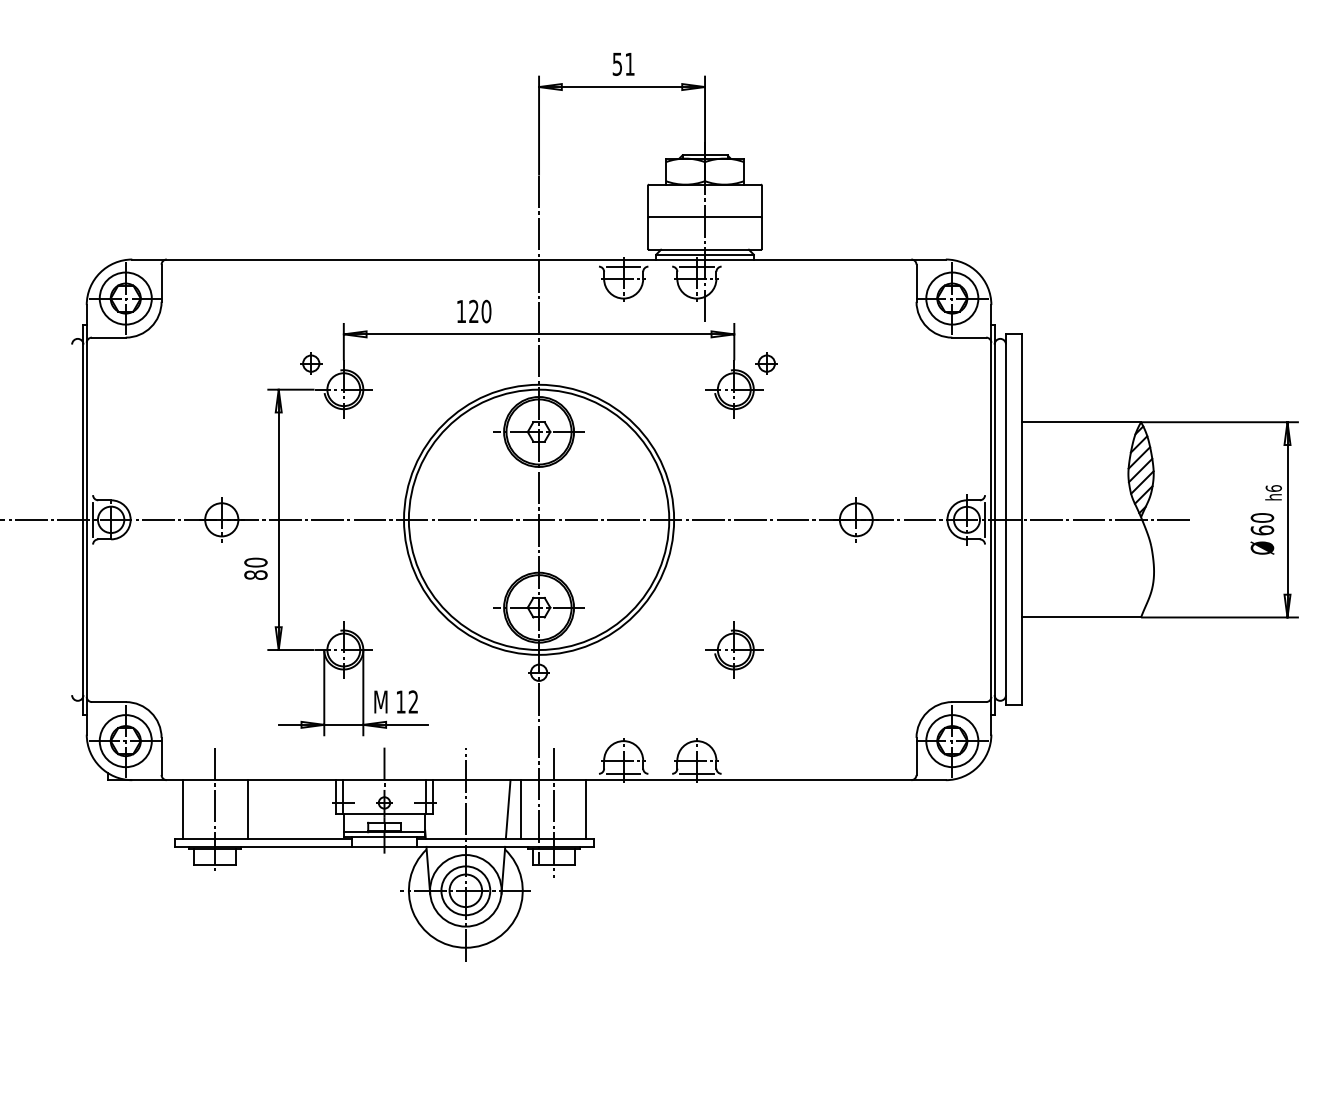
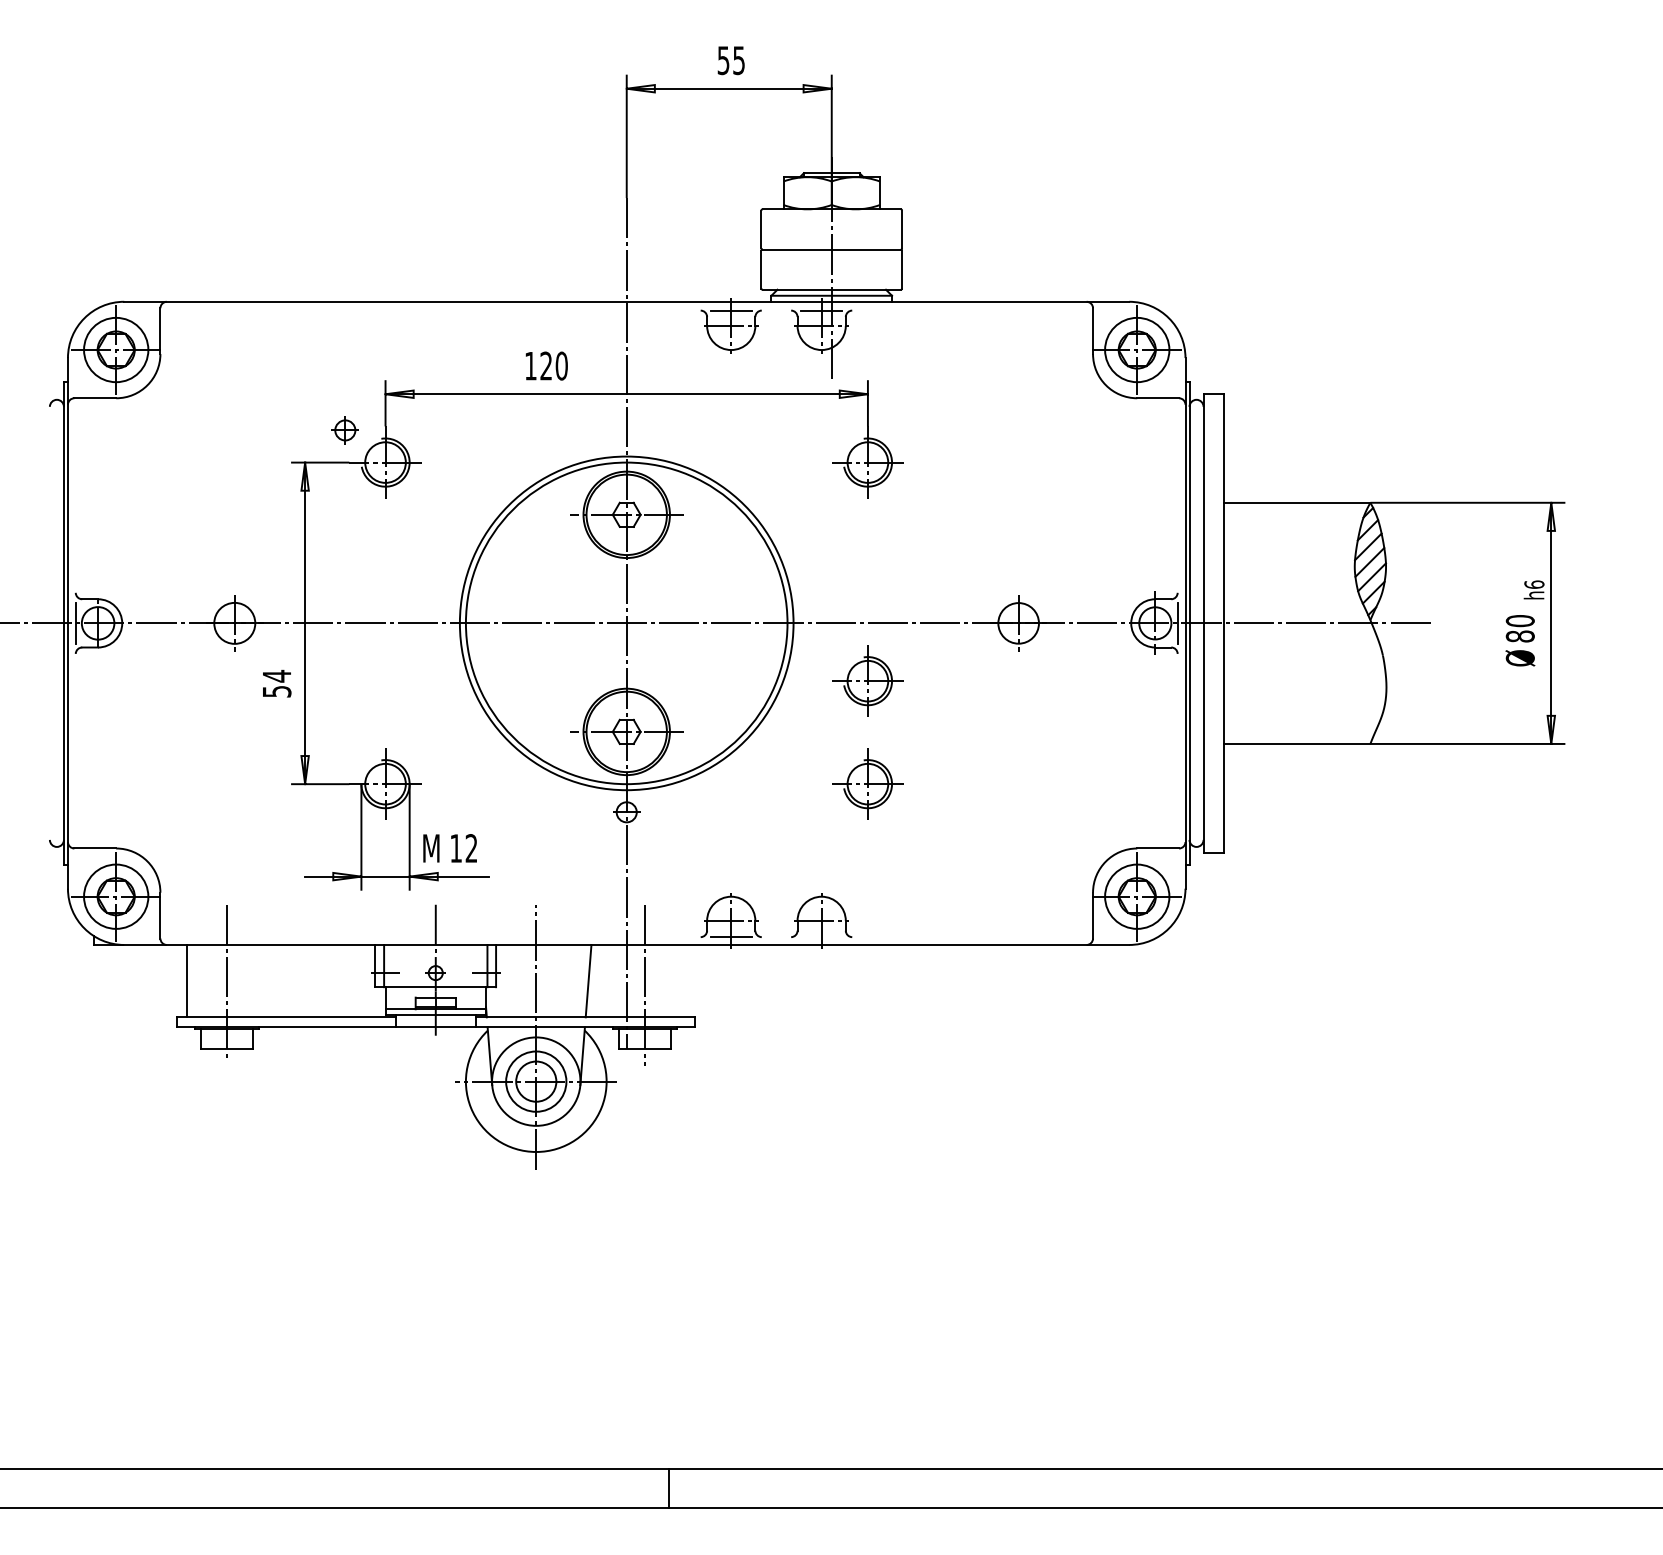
text: (629, 64) -> (738, 60), 51 -> 55
part: (766, 363) -> (907, 430), removed
text: (1261, 530) -> (1519, 636), 60 -> 80
part: (733, 566) -> (867, 680), added
text: (255, 568) -> (276, 683), 80 -> 54
line: (696, 774) -> (821, 937), removed
line: (247, 808) -> (266, 980), removed
line: (521, 808) -> (604, 980), removed
line: (586, 808) -> (685, 980), removed

